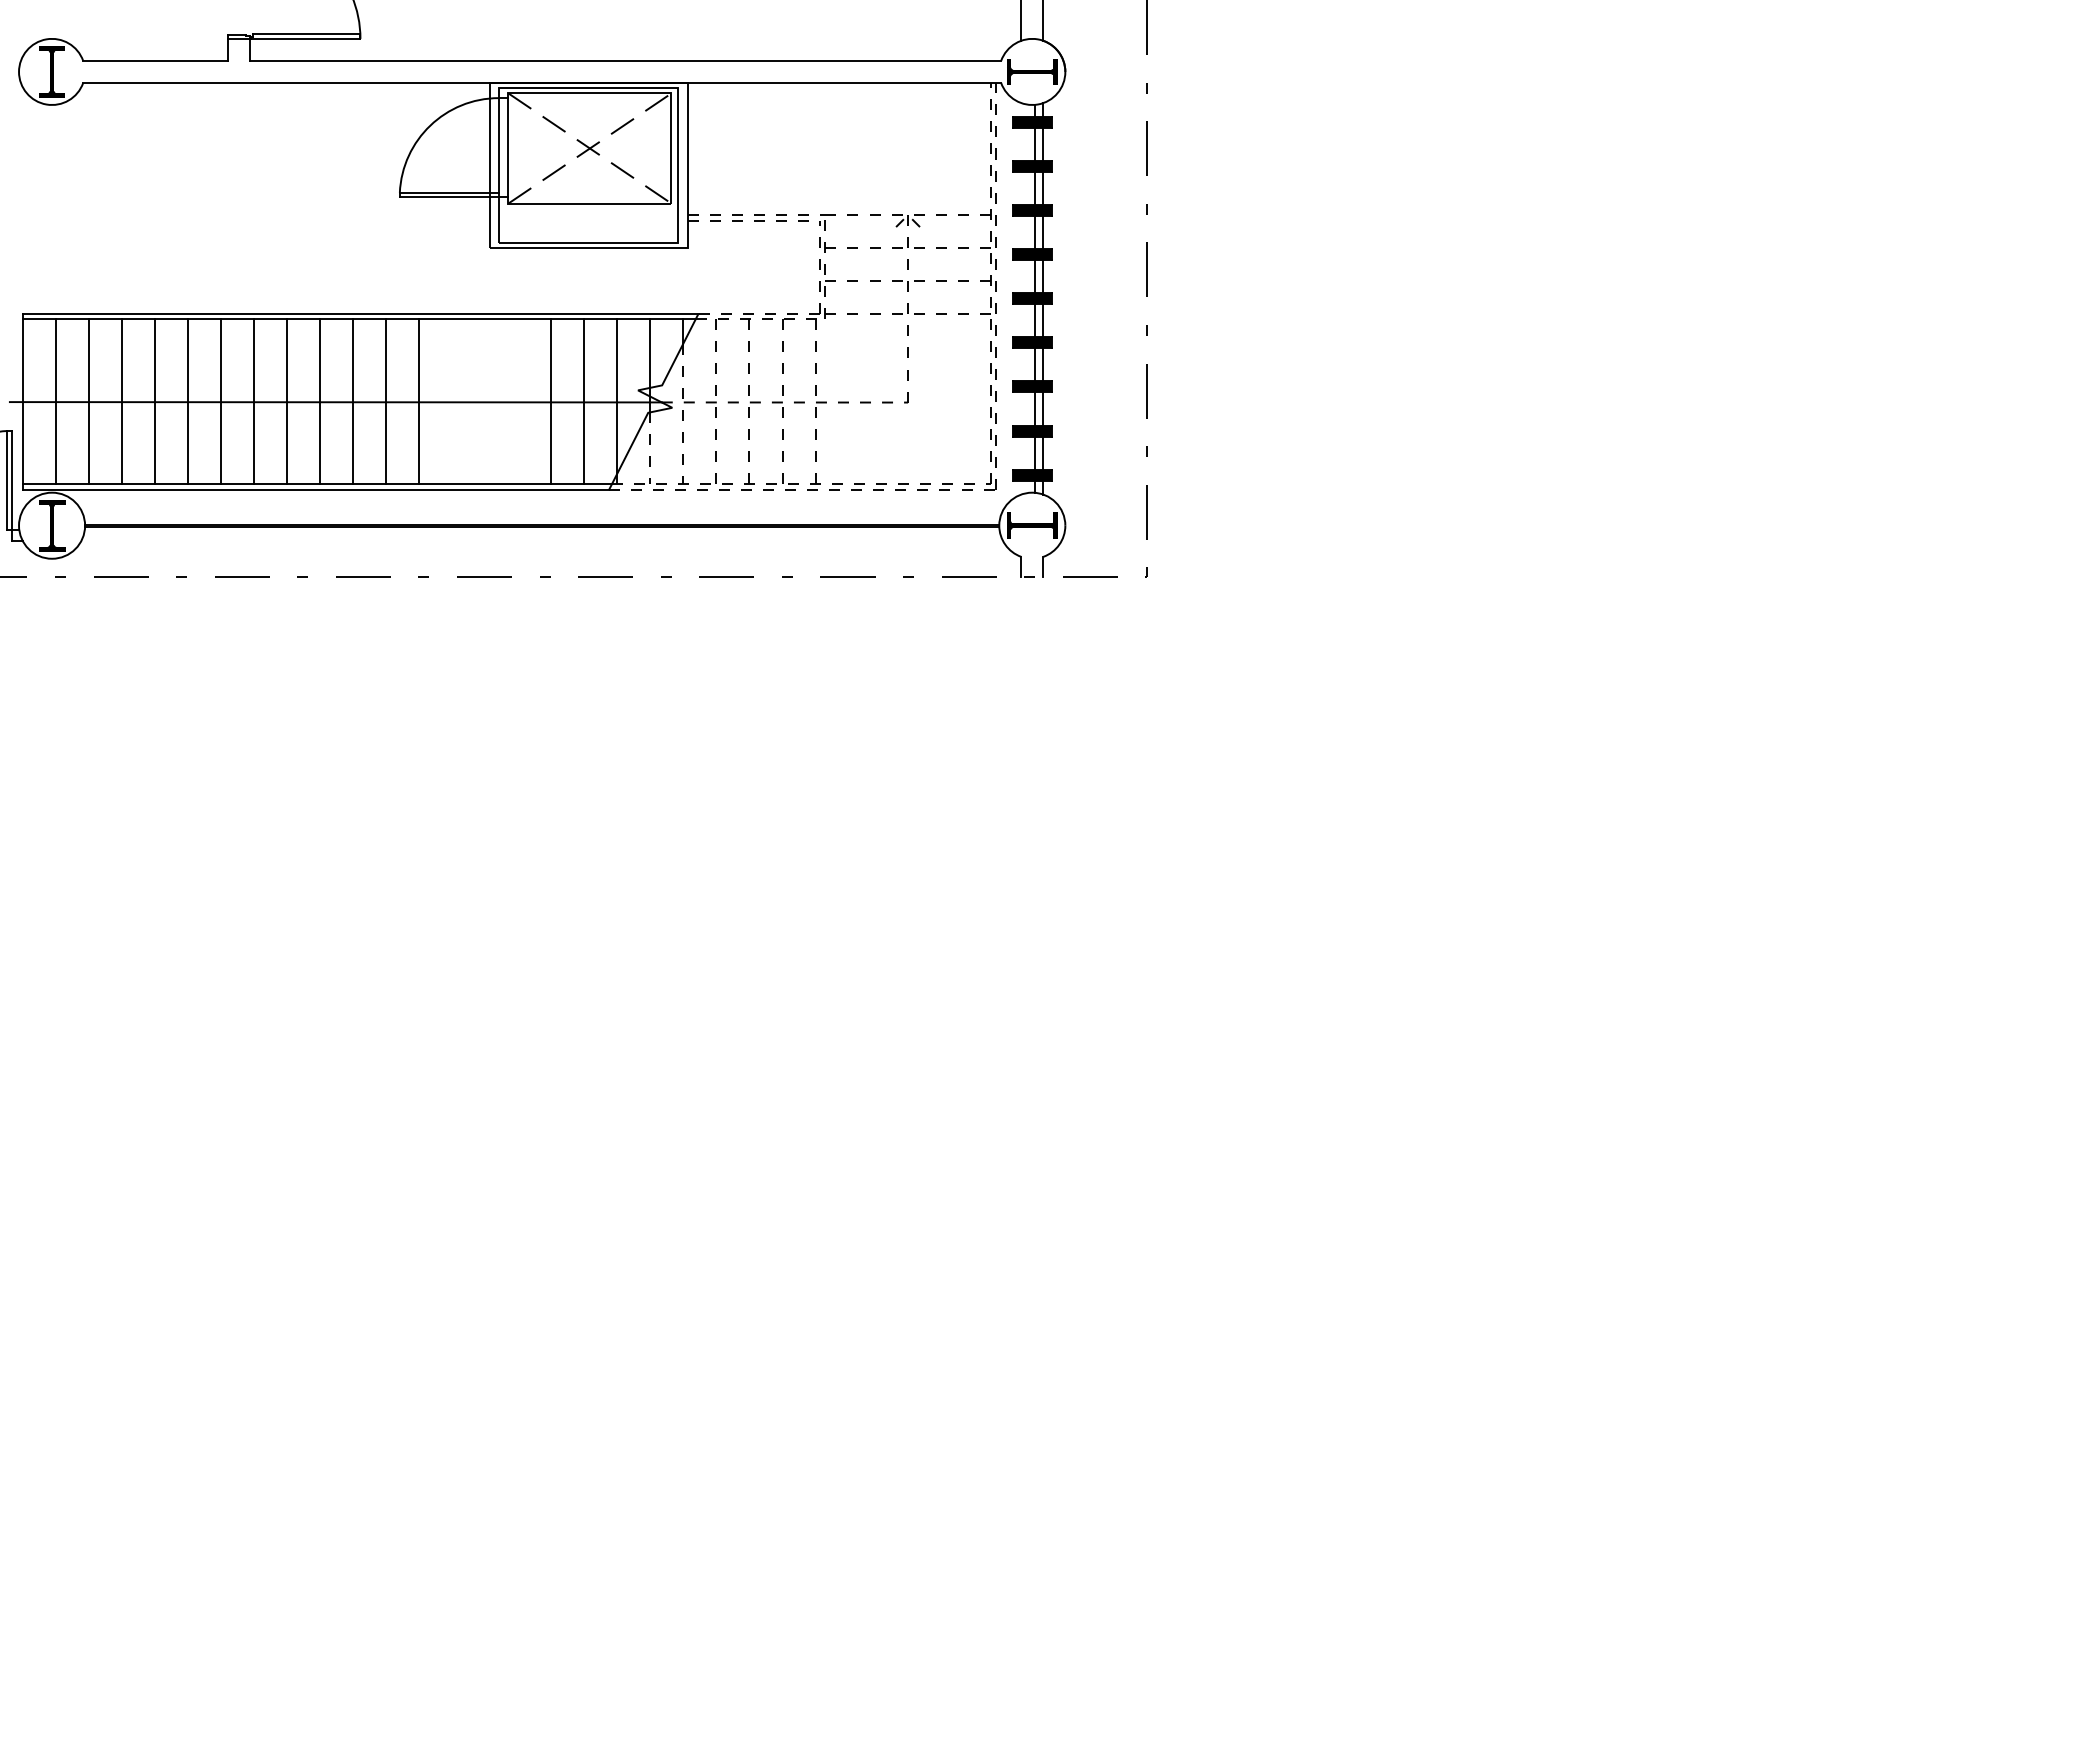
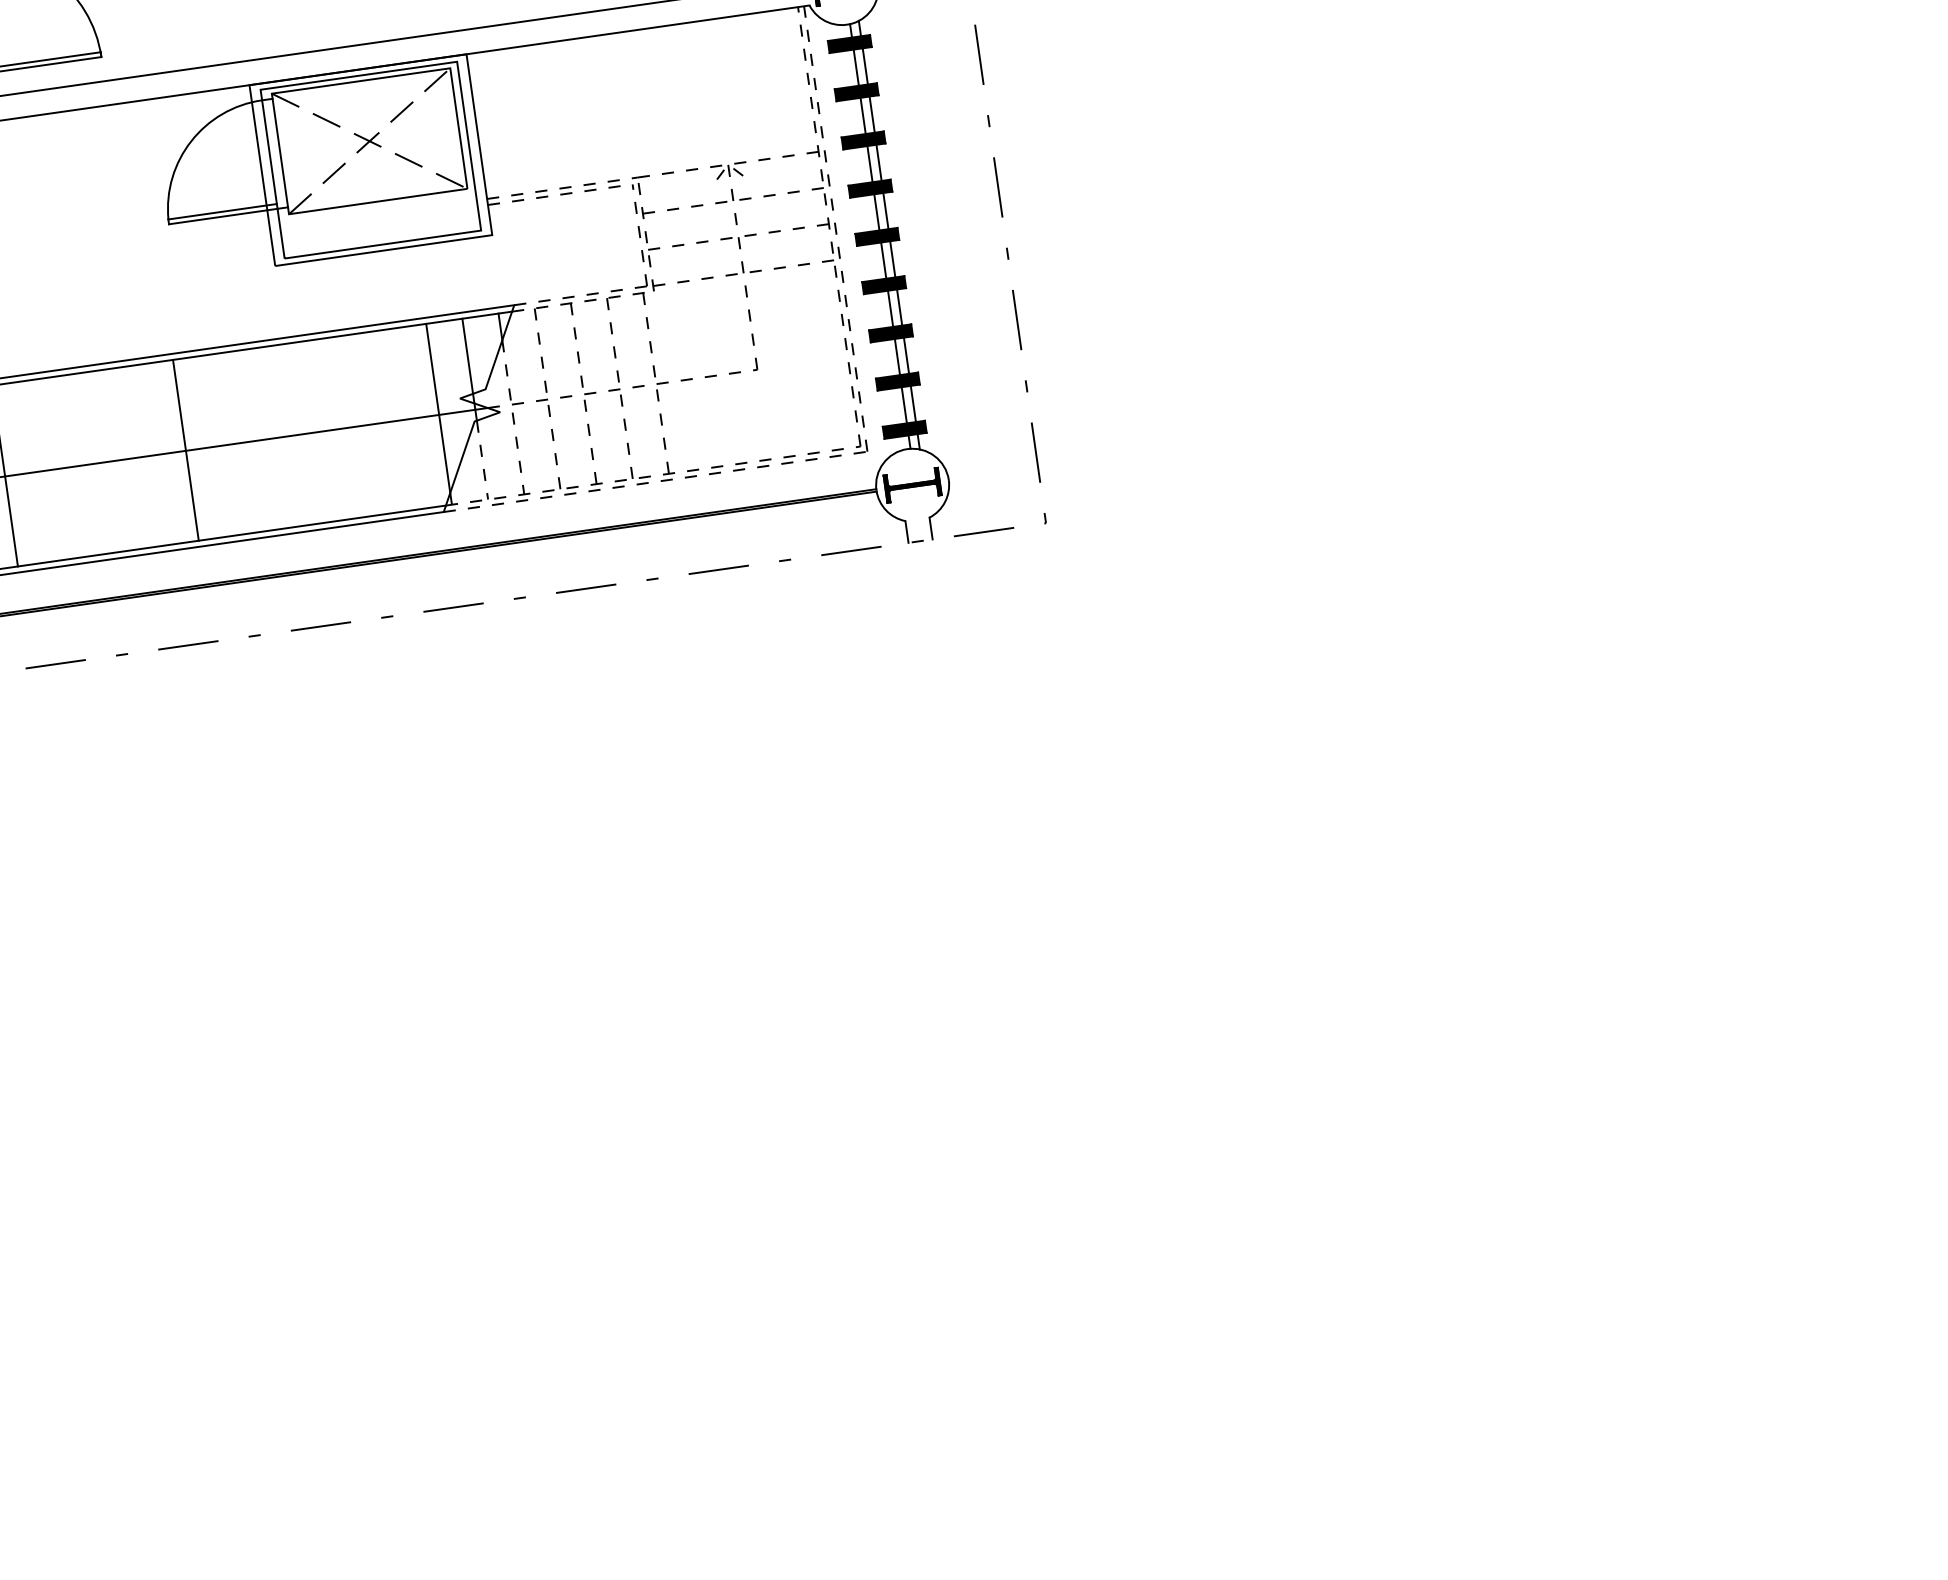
line: (253, 401) -> (40, 470), removed
line: (286, 401) -> (76, 465), removed
line: (319, 401) -> (113, 460), removed
line: (352, 401) -> (149, 455), removed
line: (419, 401) -> (222, 444), removed
line: (551, 401) -> (366, 424), removed
line: (584, 401) -> (403, 419), removed

